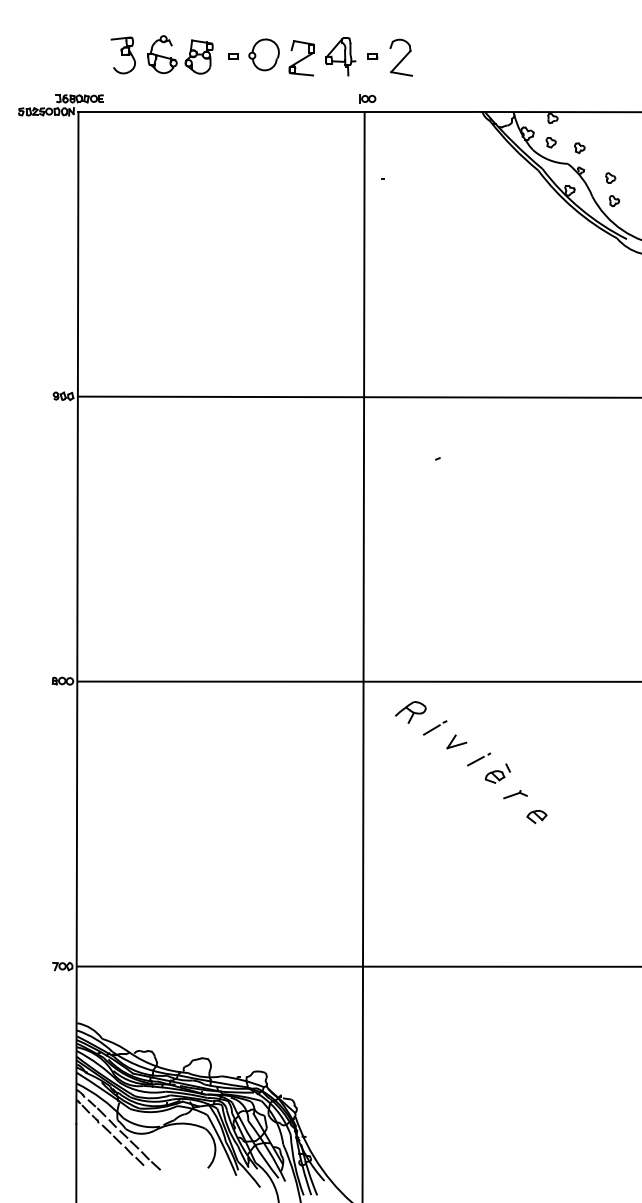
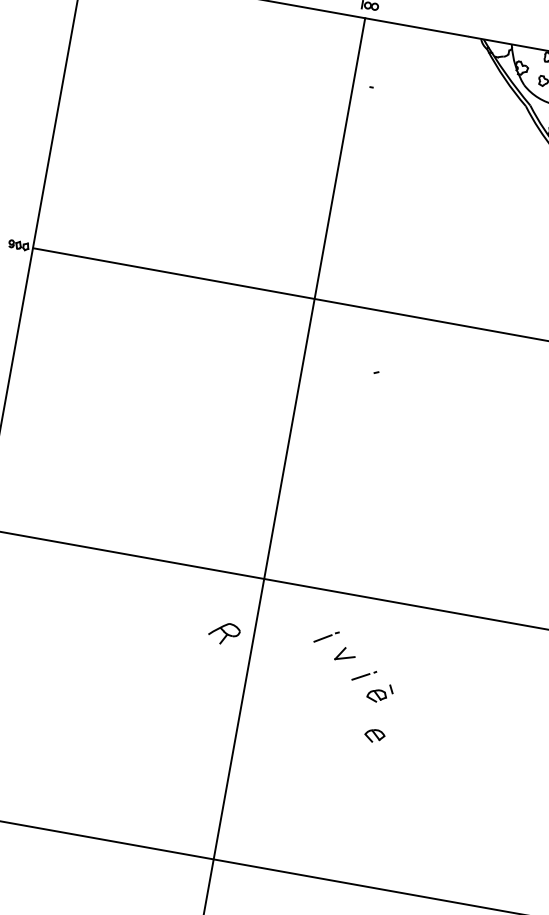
part: (410, 712) -> (223, 633), moved
part: (515, 794) -> (394, 716), removed
part: (536, 817) -> (374, 736), moved

